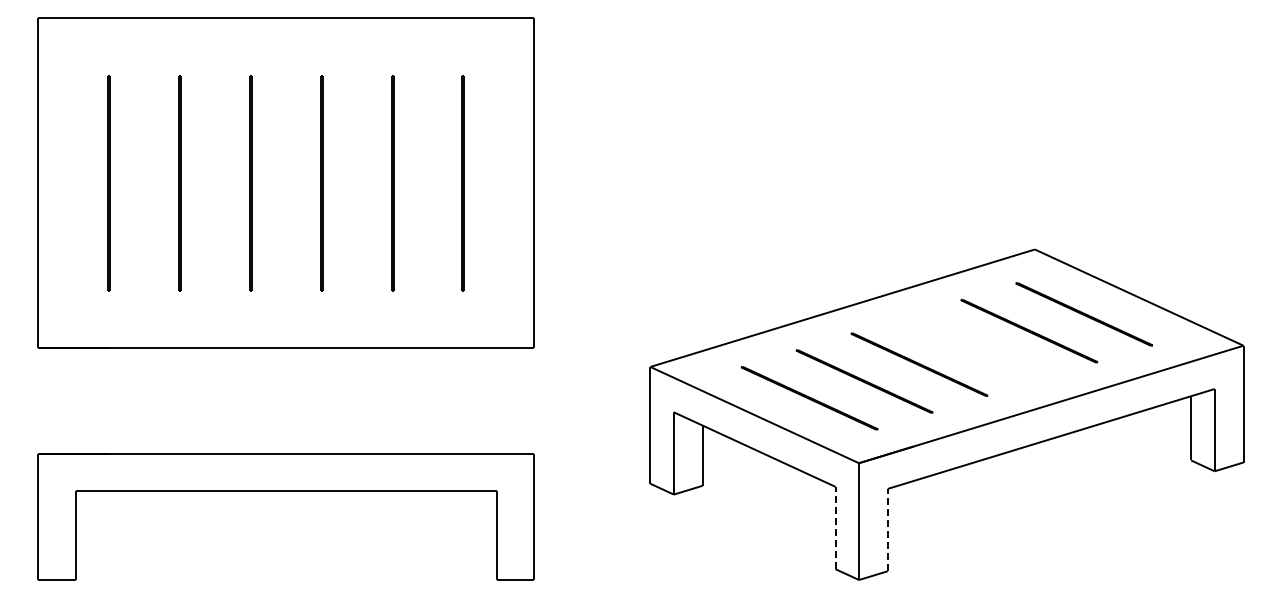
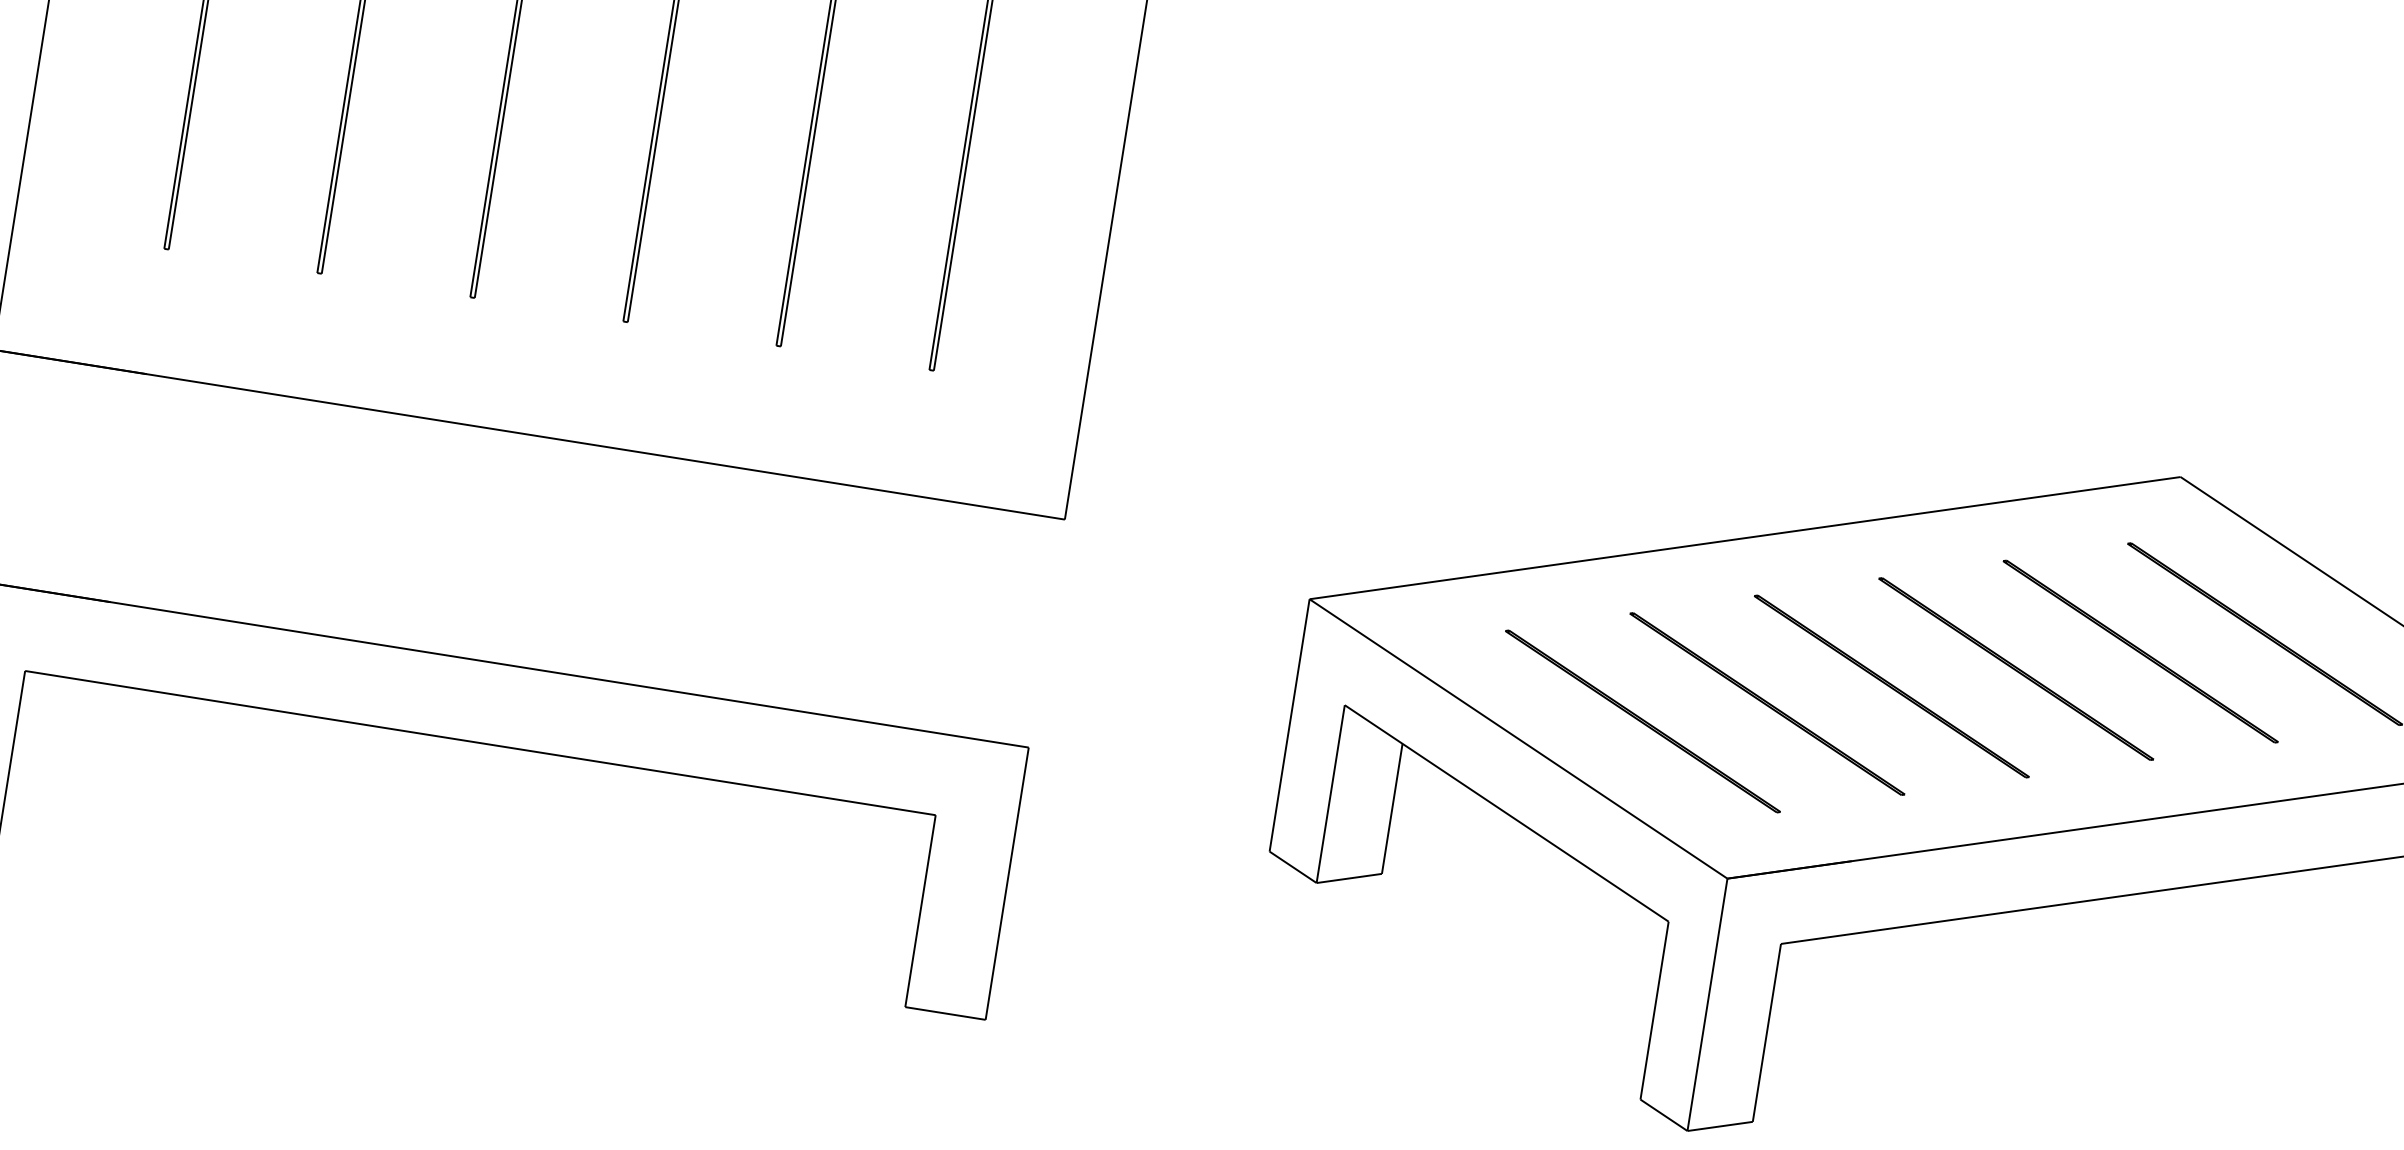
line: (974, 347) -> (2016, 668), added
line: (835, 527) -> (1654, 1009), dashed -> solid
line: (887, 529) -> (1766, 1031), dashed -> solid

